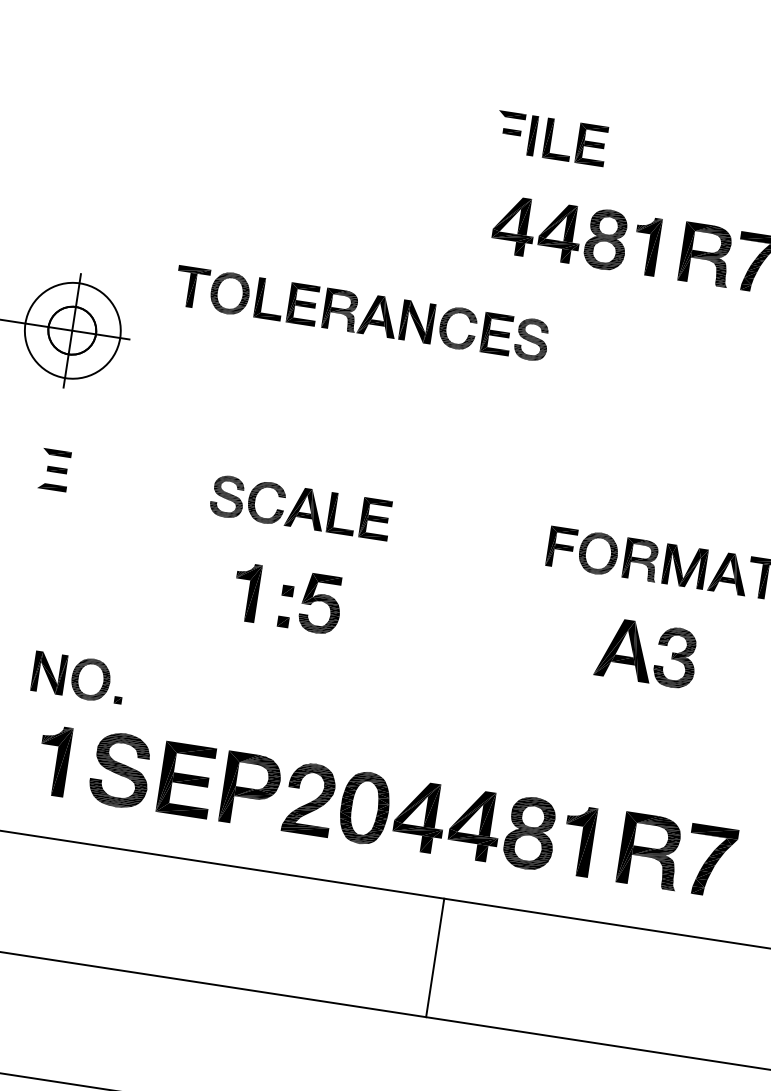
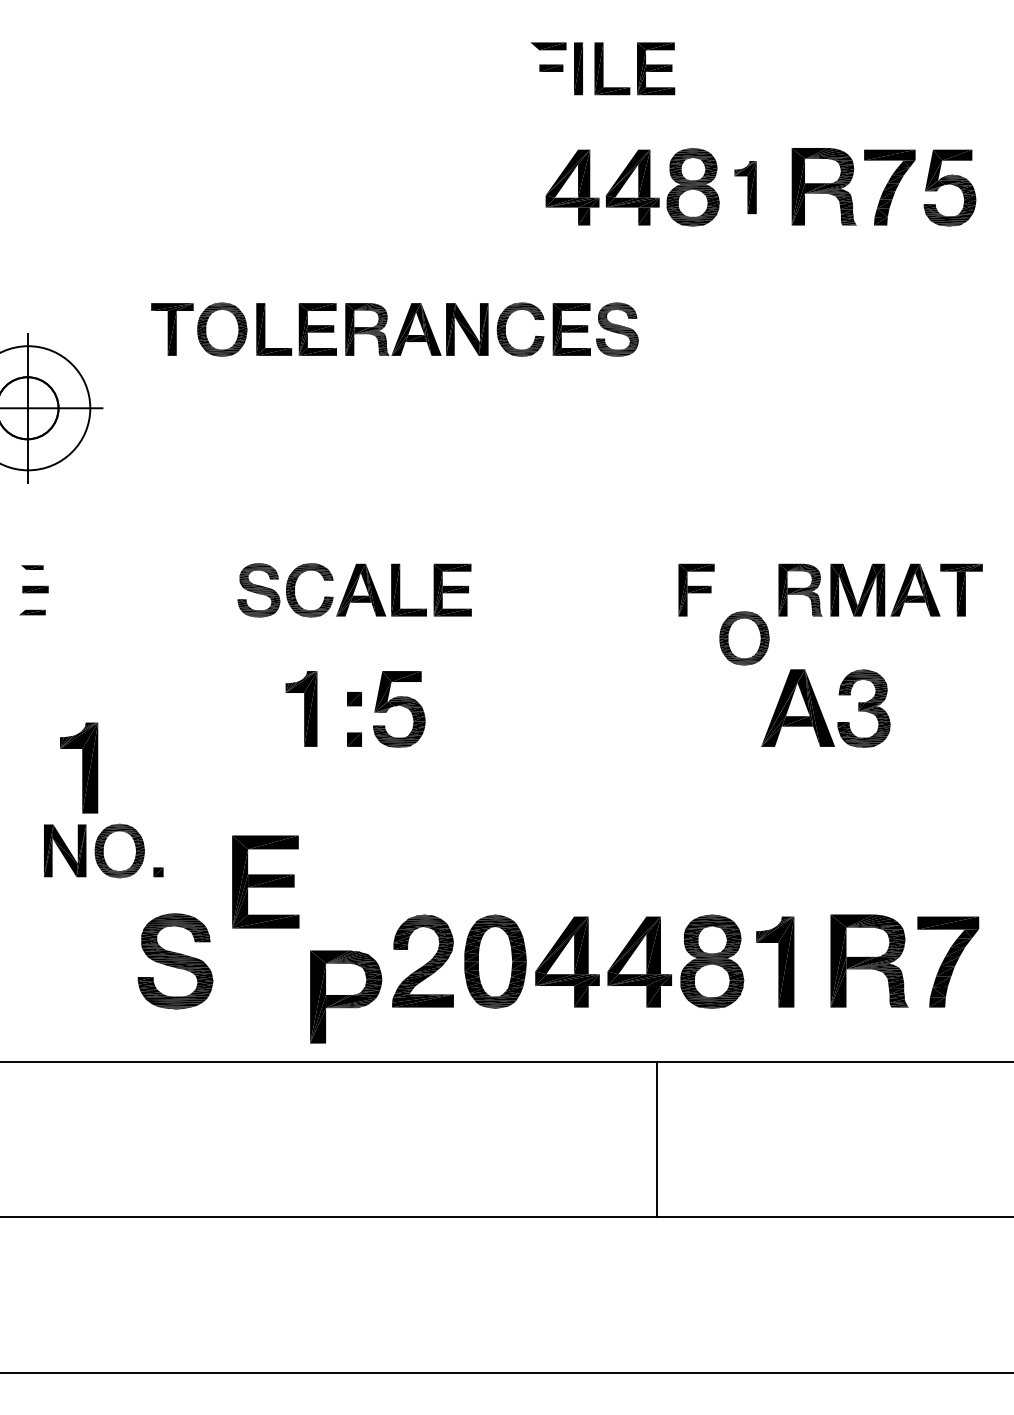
part: (646, 246) -> (745, 187), size x0.7
part: (57, 452) -> (32, 567), size x0.6
part: (52, 487) -> (32, 612), size x0.7
part: (598, 553) -> (744, 638), moved
part: (54, 760) -> (79, 767), moved
part: (186, 779) -> (265, 881), moved
part: (251, 789) -> (346, 996), moved
line: (435, 957) -> (656, 1139), moved

